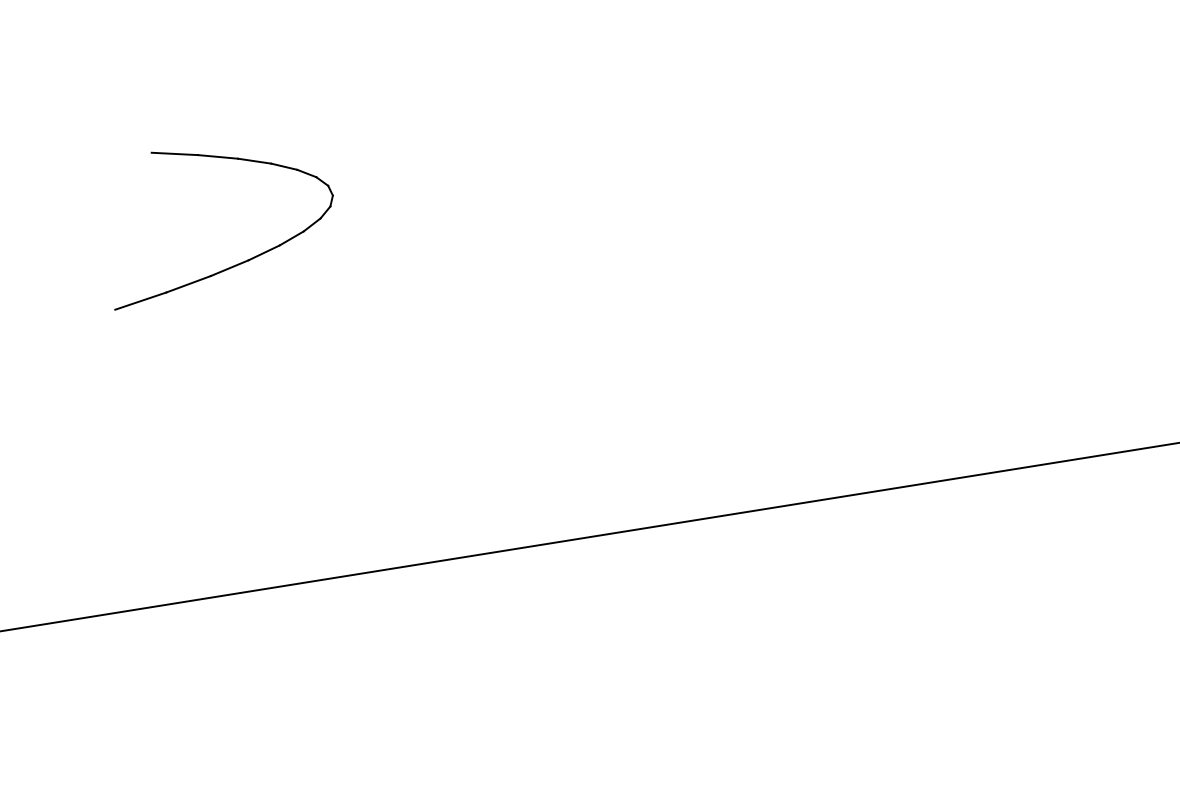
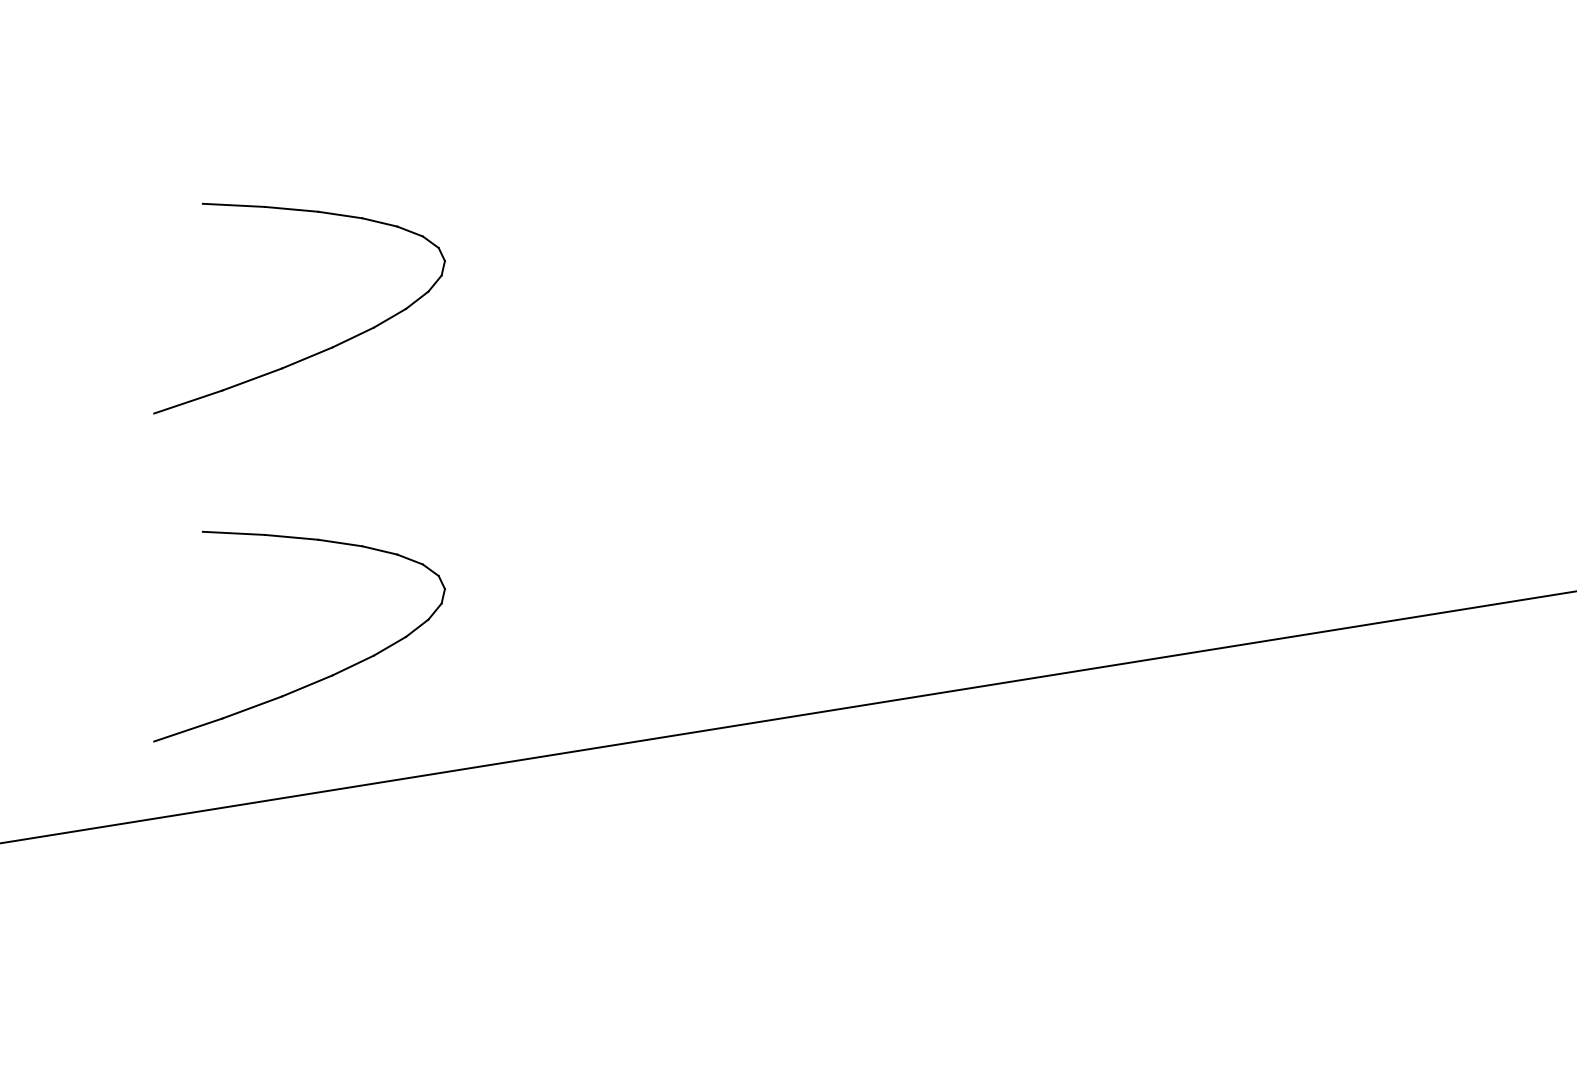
part: (239, 508) -> (319, 679), added

